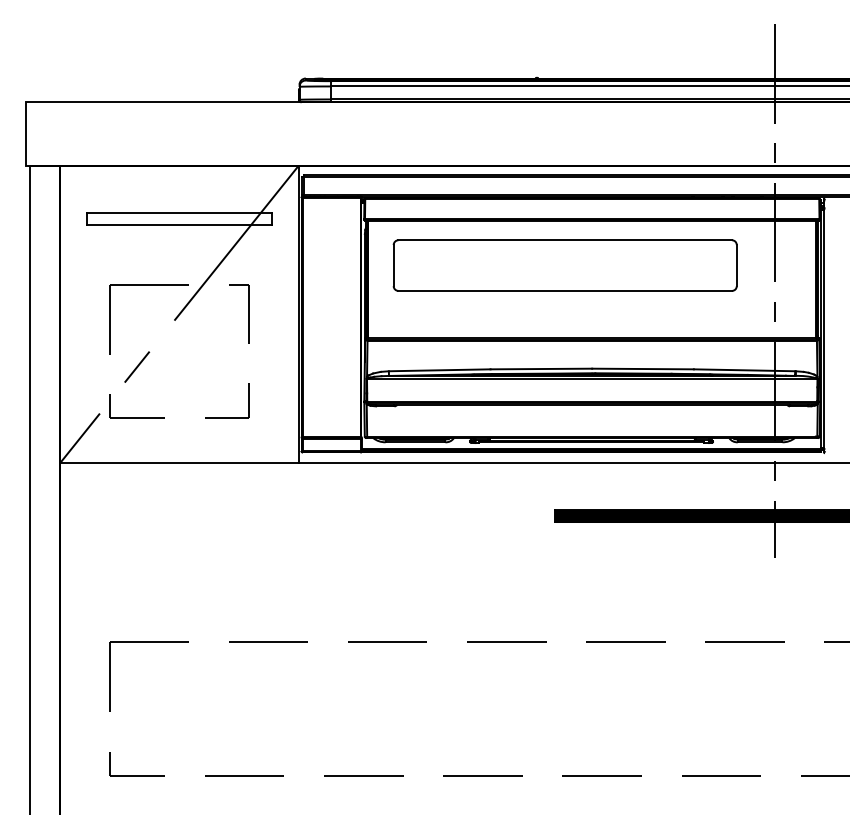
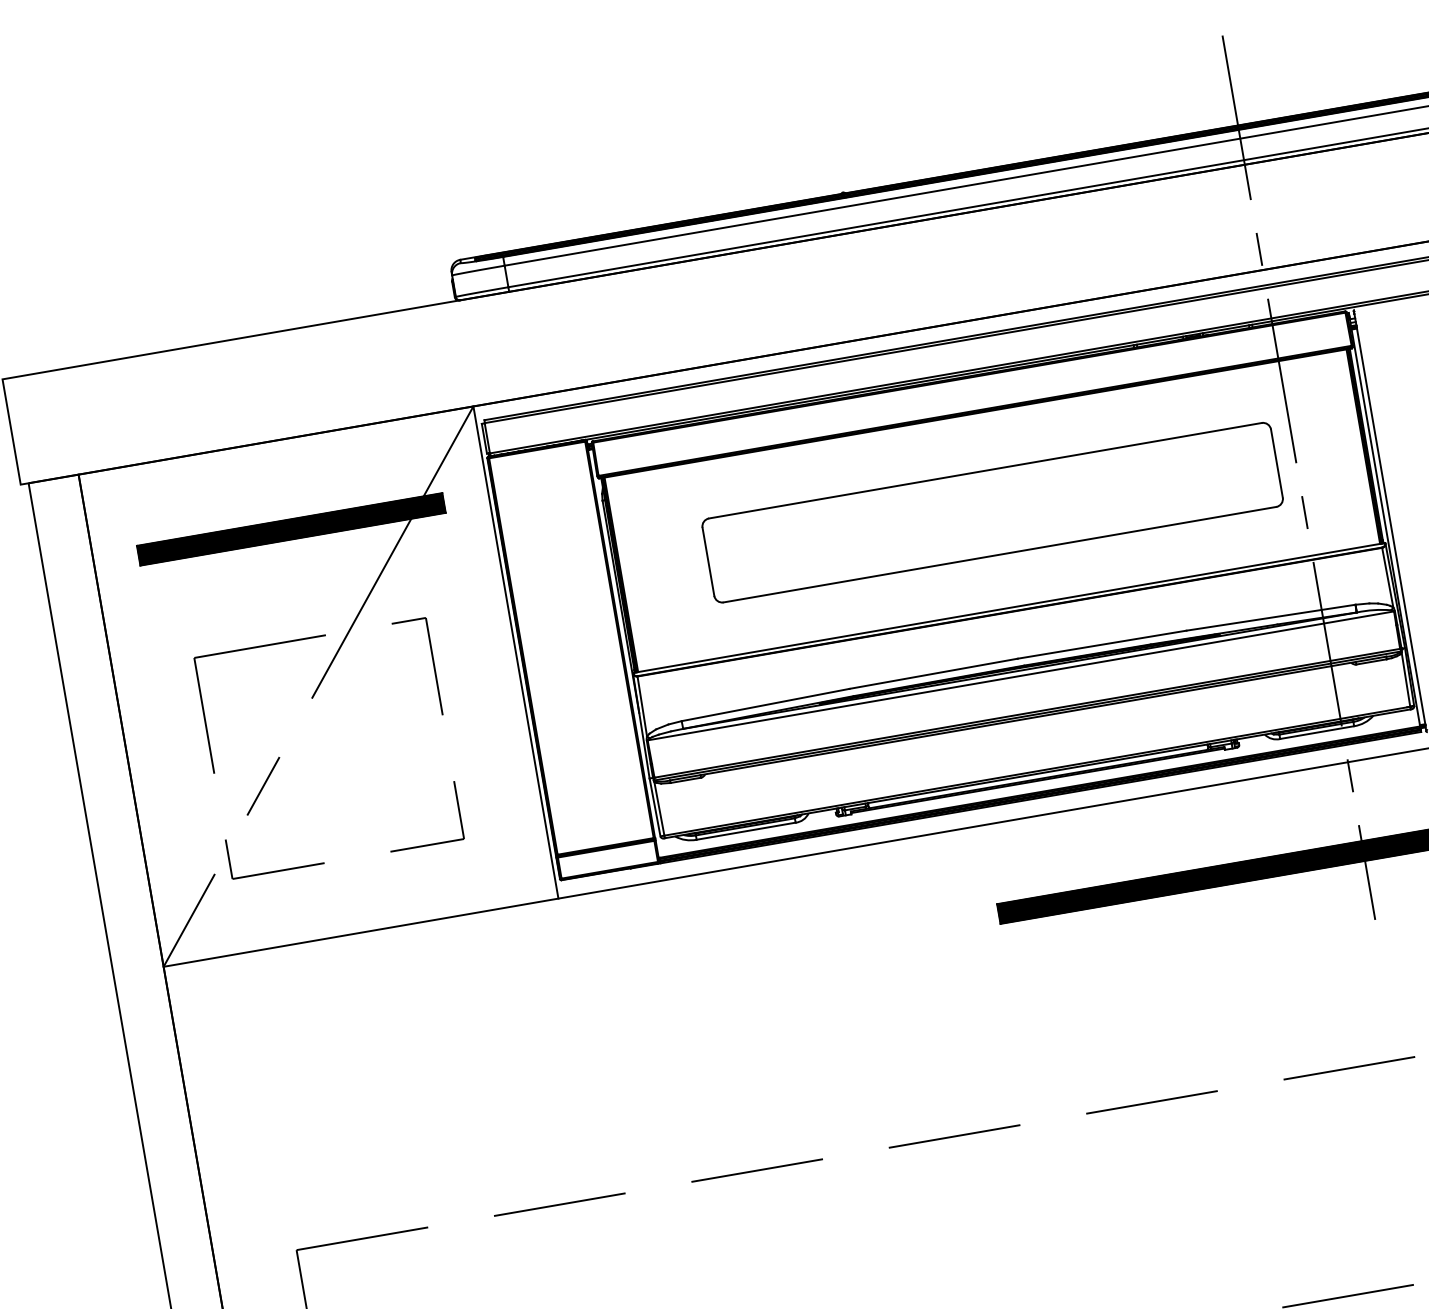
hatch: (179, 219) -> (291, 529), added
part: (564, 265) -> (991, 512), moved

